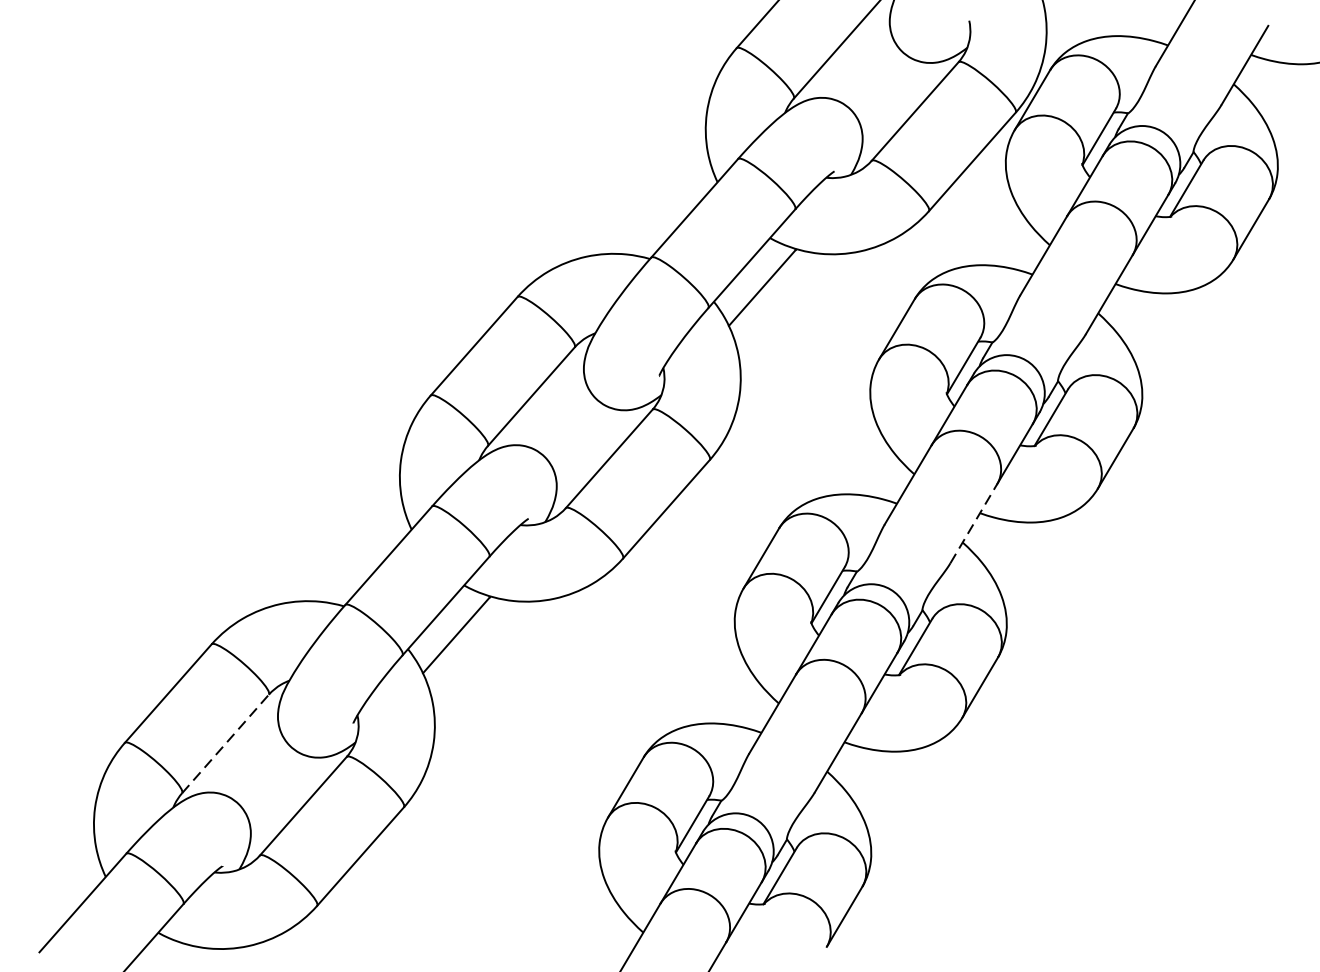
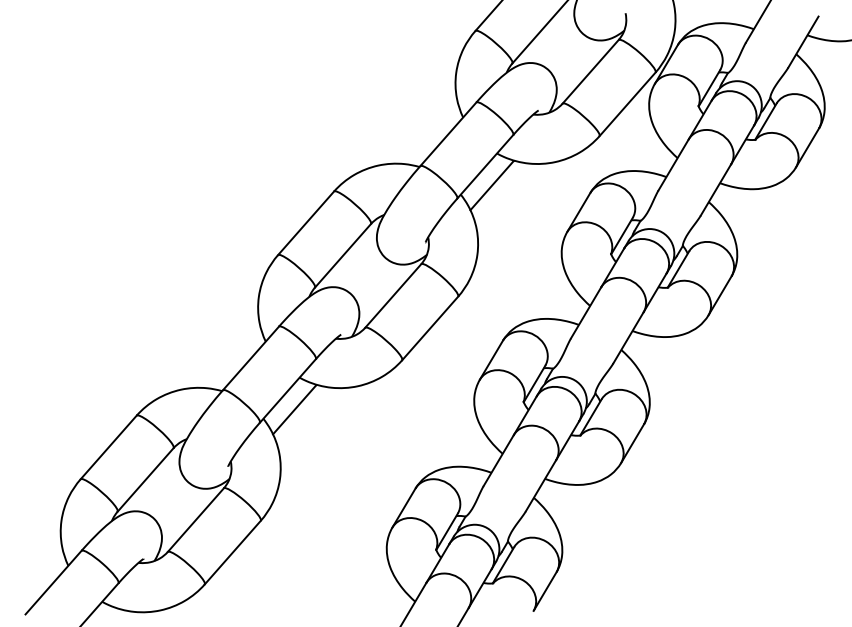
line: (973, 523) -> (628, 337), dashed -> solid
line: (225, 743) -> (145, 479), dashed -> solid

